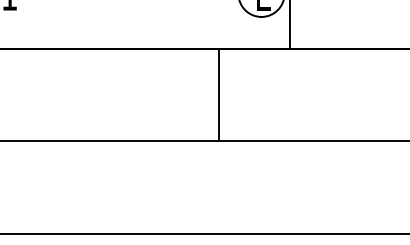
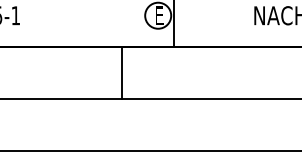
line: (219, 96) -> (122, 73), moved

